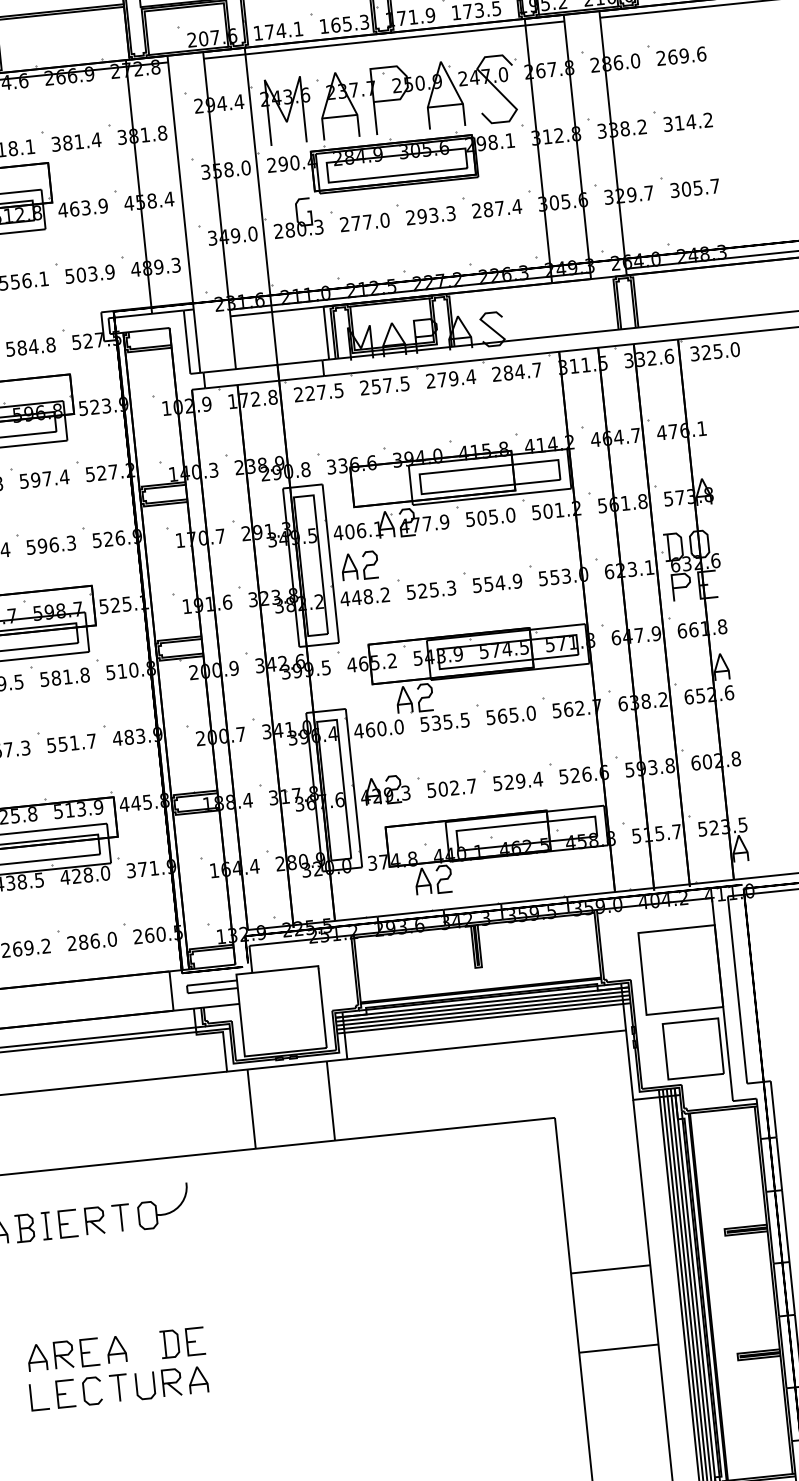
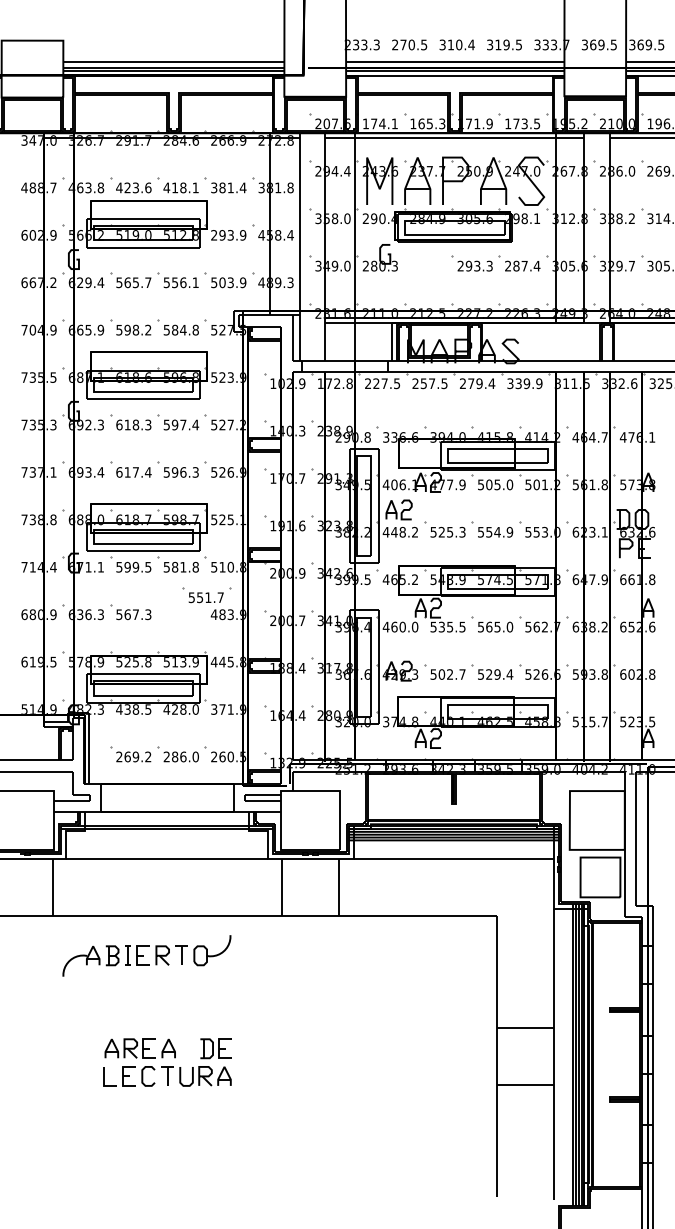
text: (67, 210) -> (217, 235), 463.9 -> 293.9
part: (359, 219) -> (424, 263), removed
text: (516, 371) -> (524, 383), 284.7 -> 339.9
part: (71, 740) -> (206, 595), moved

